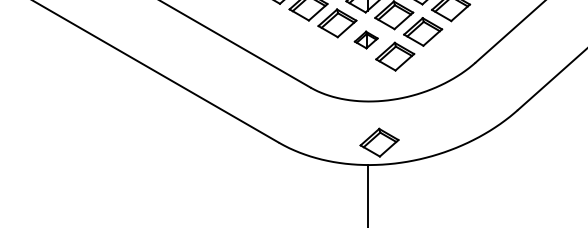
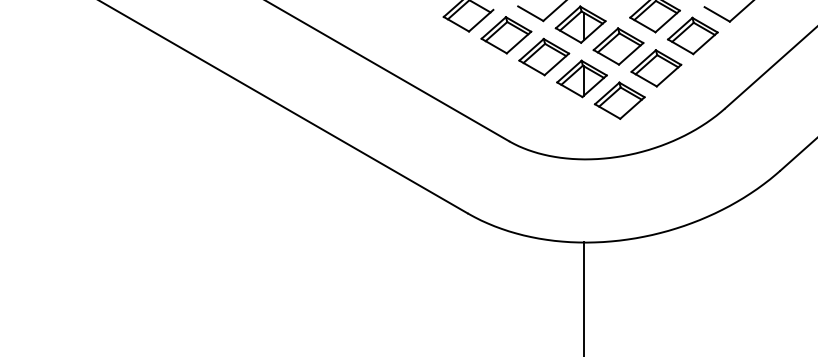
part: (365, 39) -> (581, 78), size x1.67
part: (379, 142) -> (599, 213), removed

